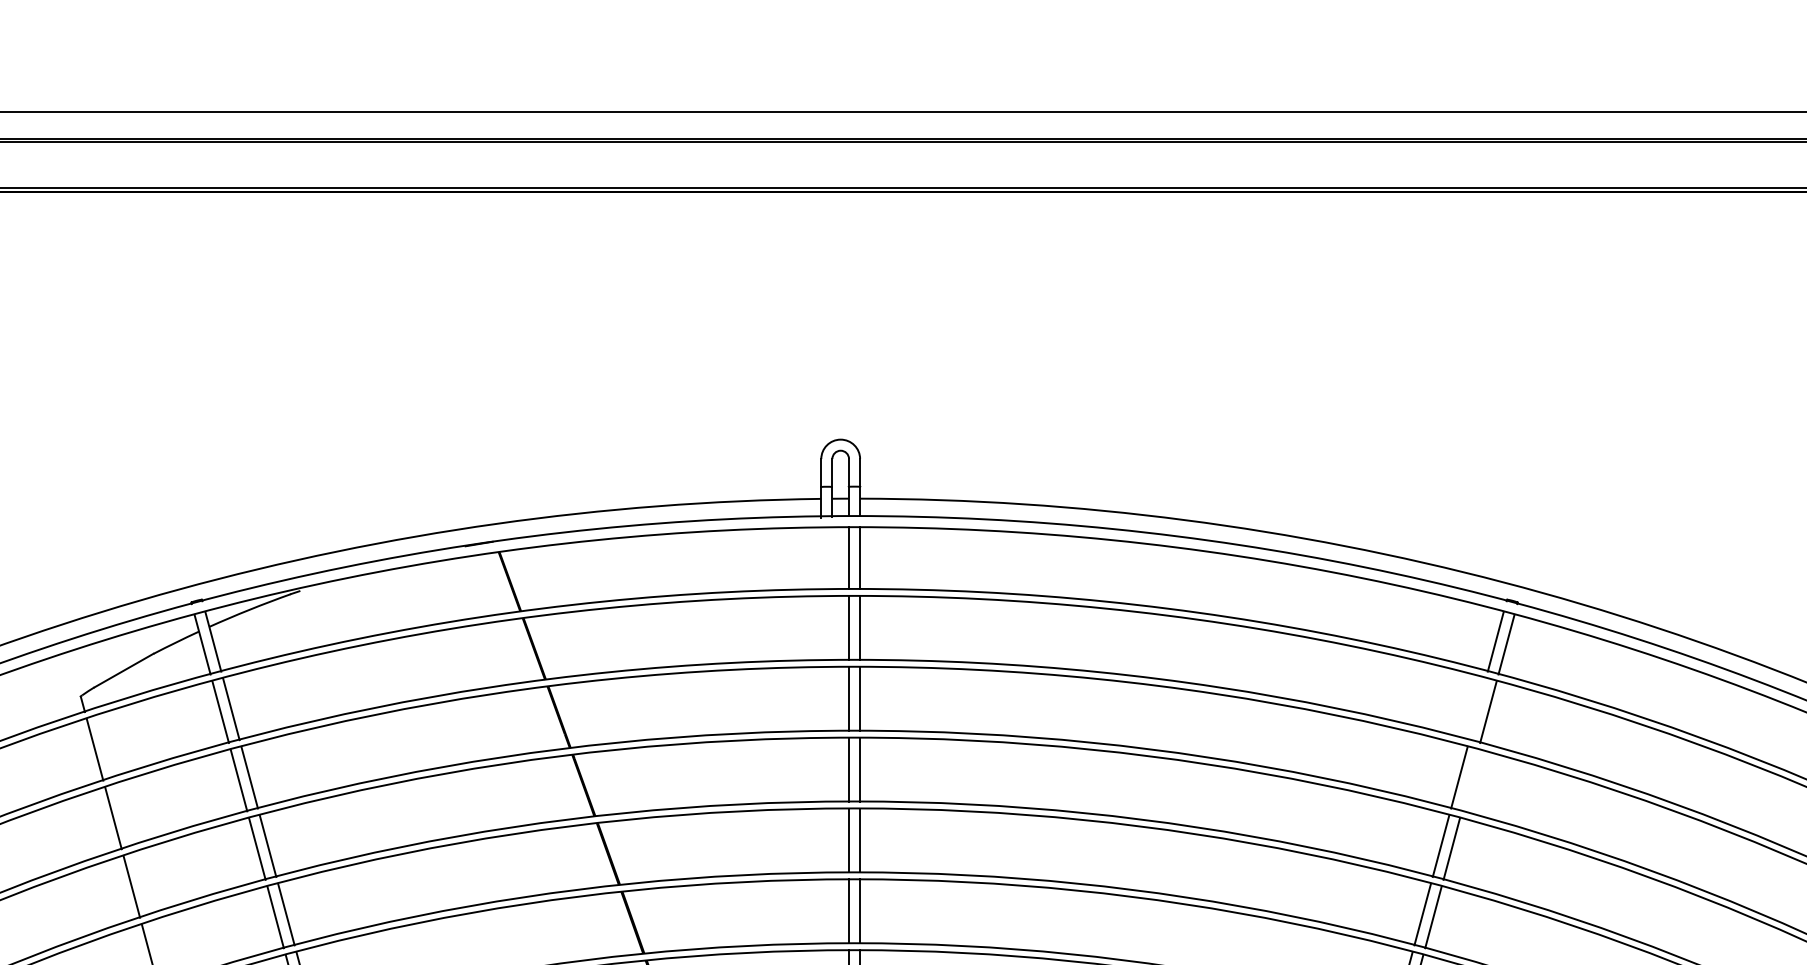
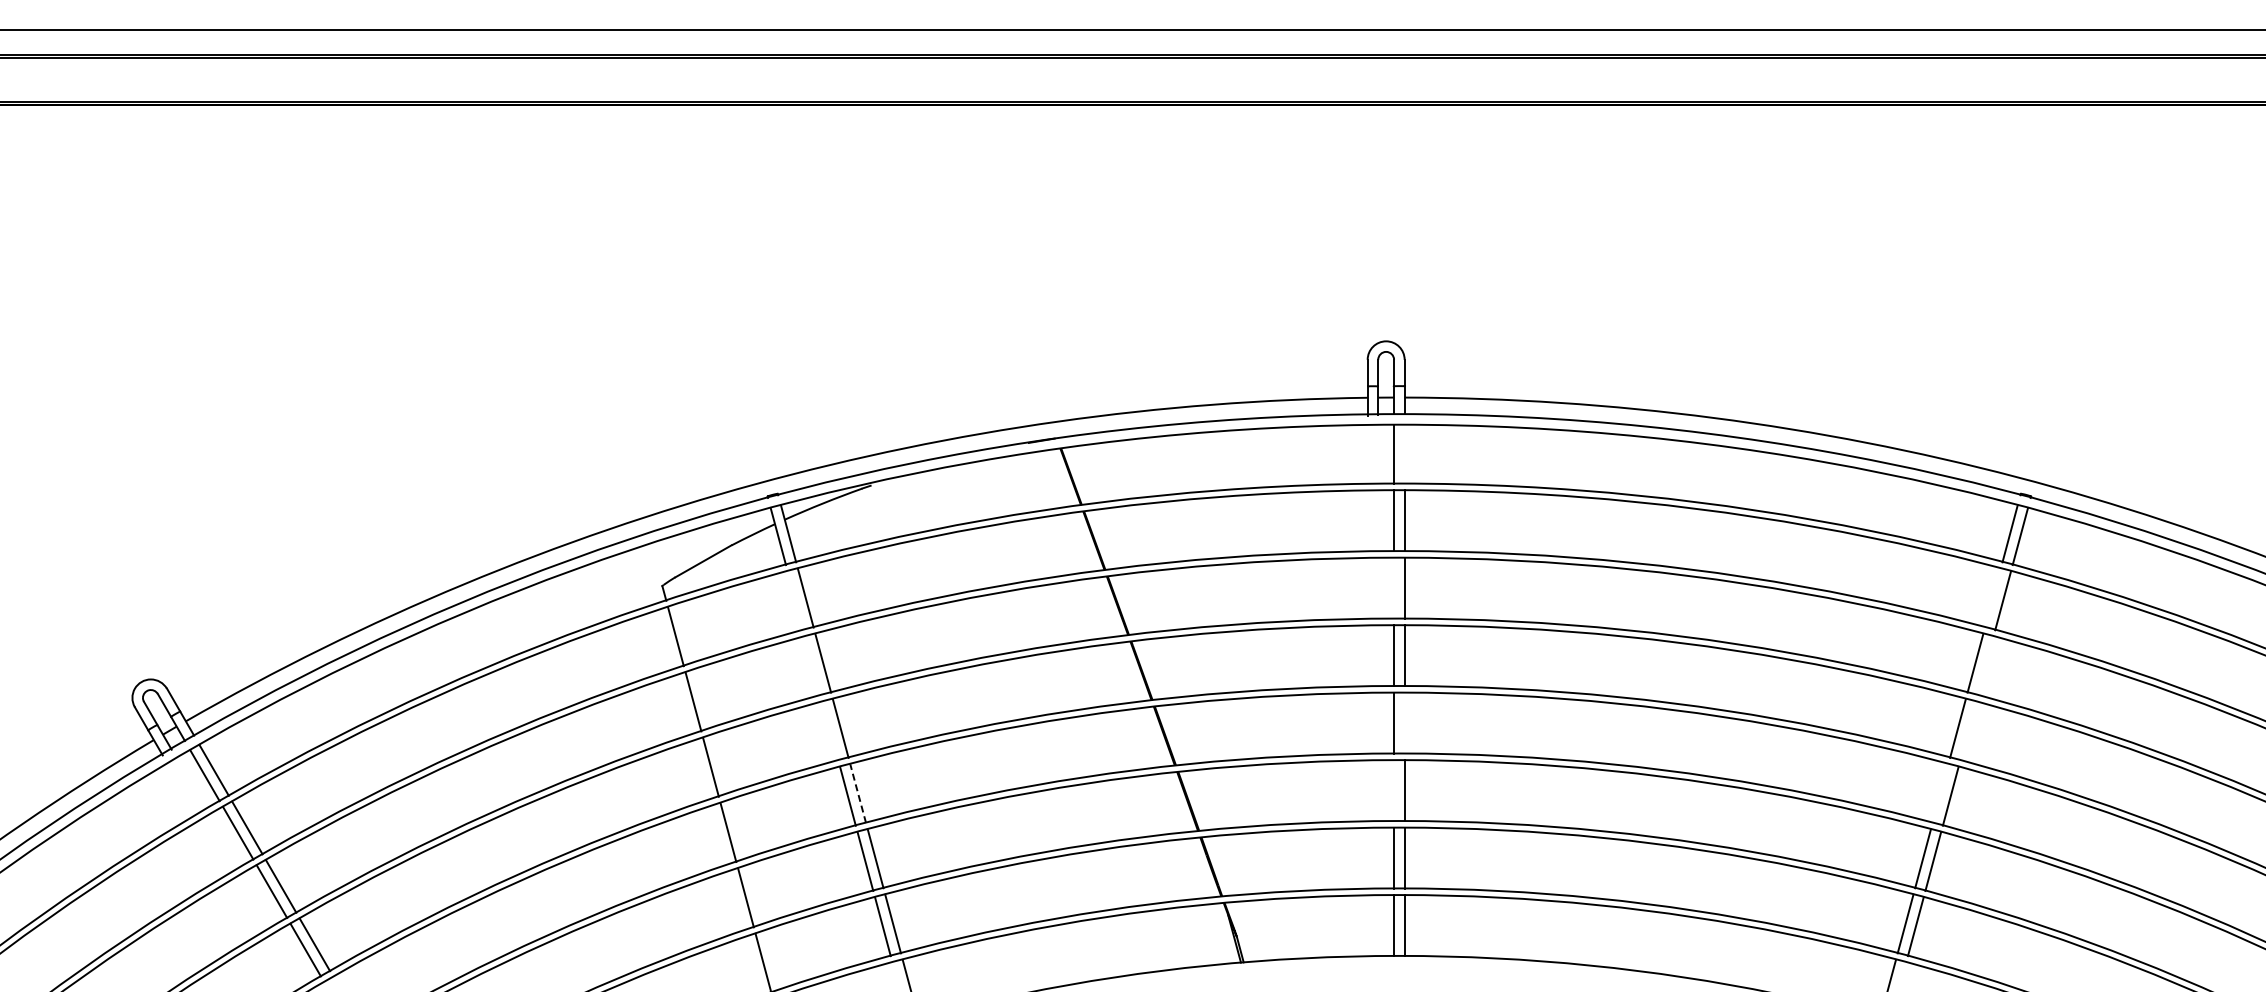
line: (859, 557) -> (1404, 453), removed
line: (849, 698) -> (1394, 587), removed
line: (220, 711) -> (795, 600), removed
line: (238, 779) -> (812, 665), removed
line: (859, 839) -> (1404, 722), removed
line: (257, 848) -> (830, 730), removed
line: (1452, 848) -> (1968, 730), removed
line: (849, 911) -> (1394, 790), removed
line: (286, 914) -> (858, 793), solid -> dashed
line: (1422, 914) -> (1940, 793), removed

